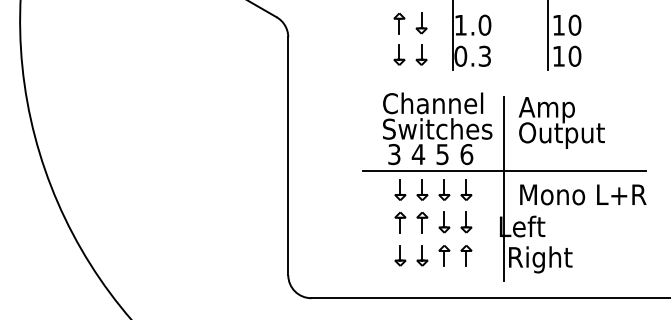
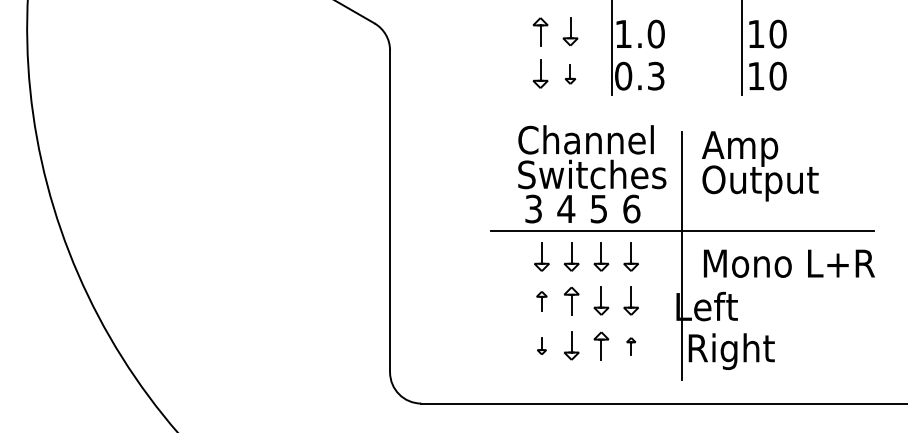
part: (421, 54) -> (570, 73), size x0.7
part: (400, 222) -> (541, 301), size x0.7
part: (400, 255) -> (541, 345), size x0.6
part: (466, 255) -> (631, 345), size x0.6

